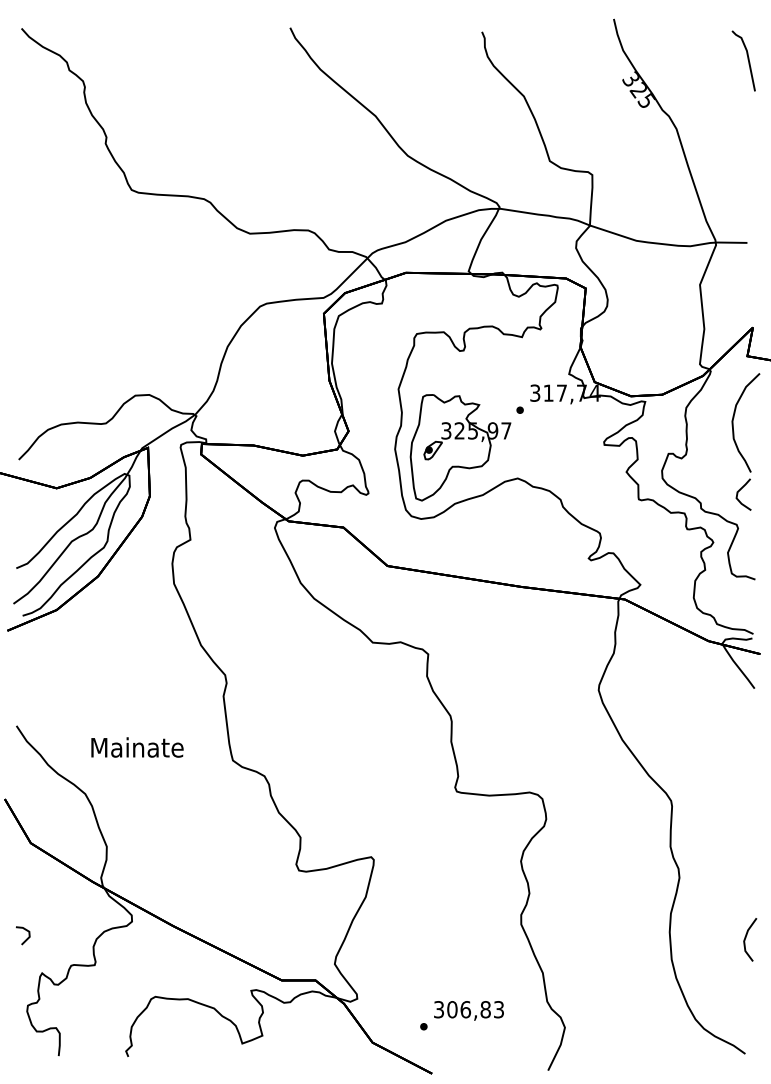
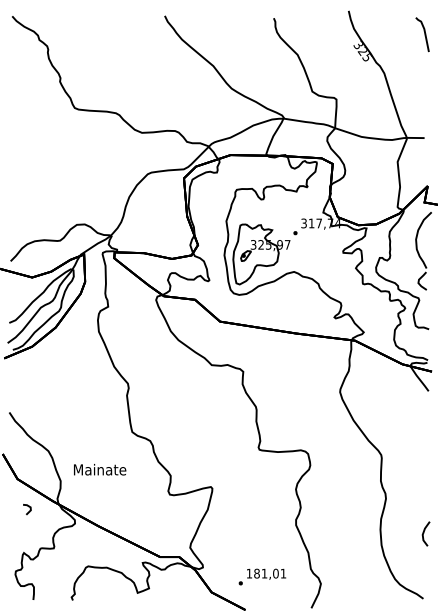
text: (138, 747) -> (100, 469), moved
line: (25, 931) -> (28, 507), moved
text: (469, 1009) -> (266, 573), 306,83 -> 181,01

